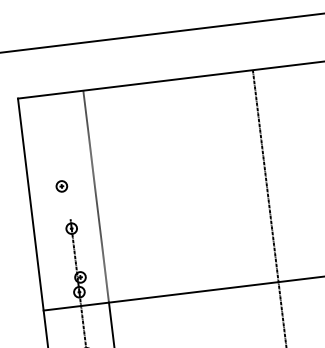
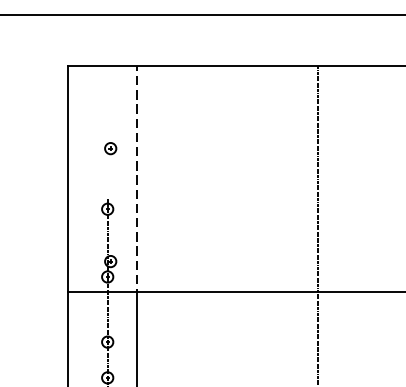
part: (61, 186) -> (110, 148), moved

